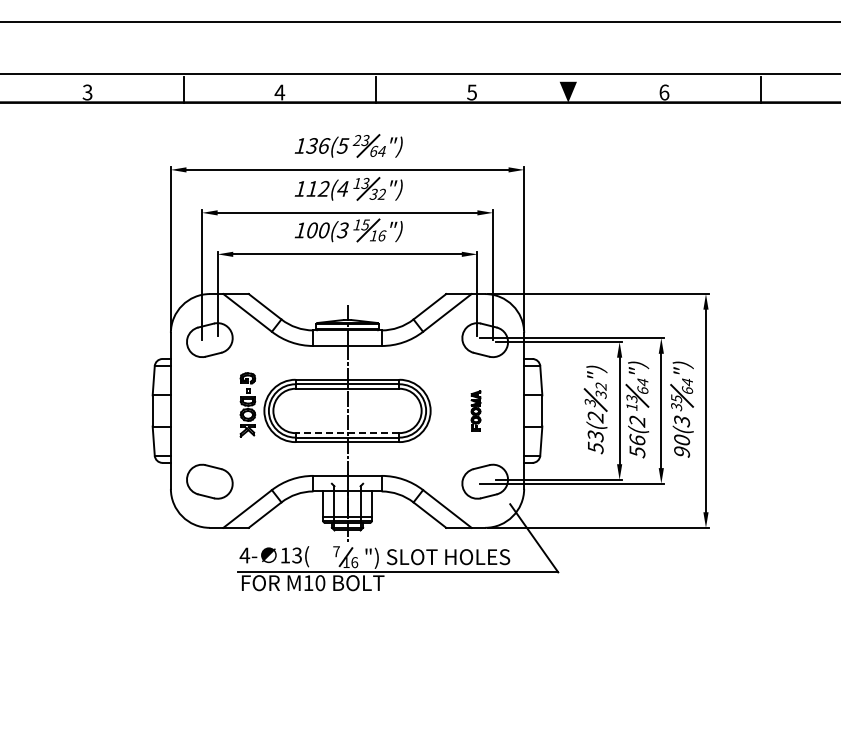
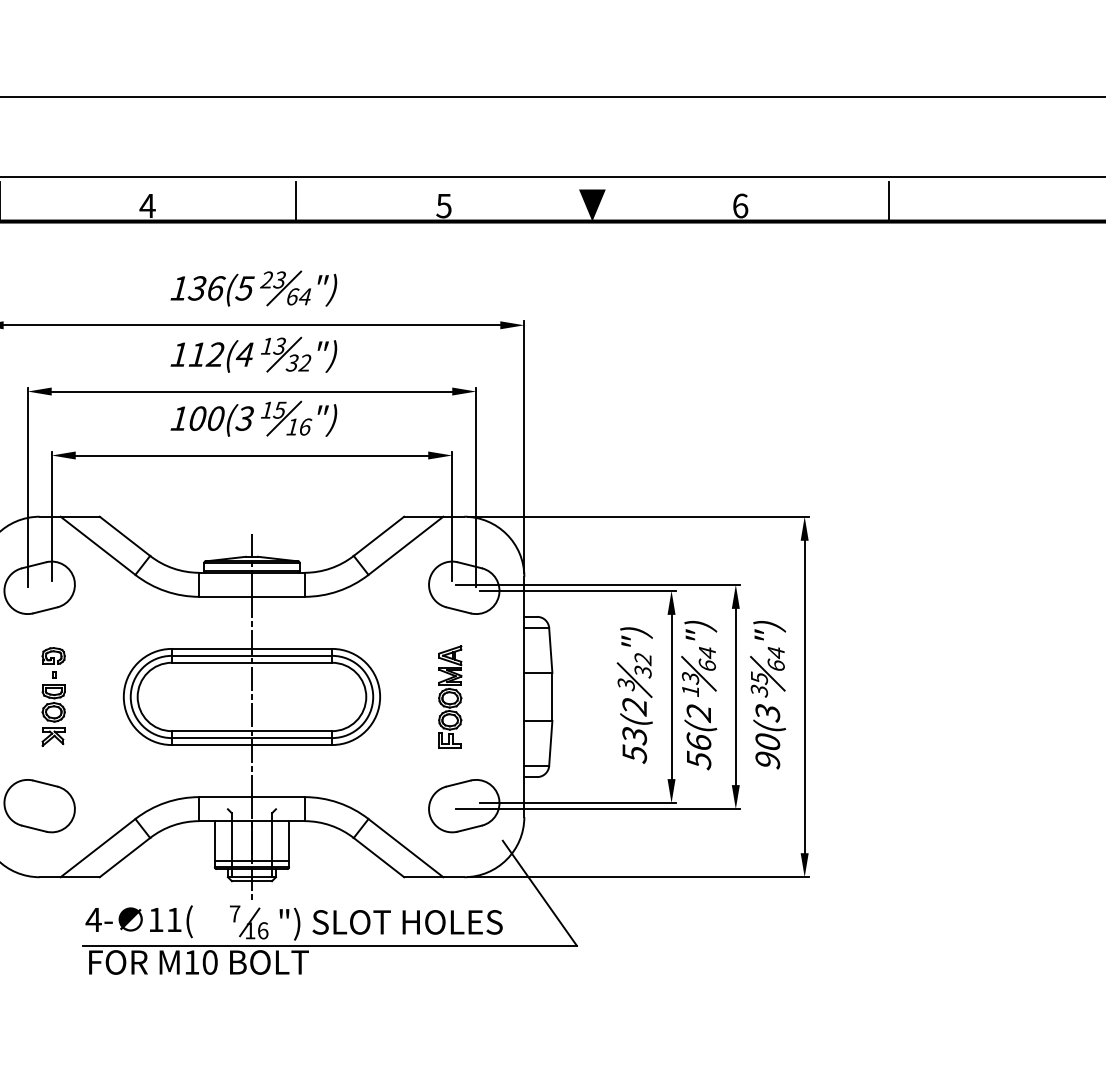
part: (247, 404) -> (53, 696), moved
part: (475, 410) -> (449, 696), size x1.67
line: (347, 433) -> (251, 731), dashed -> solid
text: (296, 555) -> (173, 919), 13( -> 11(

